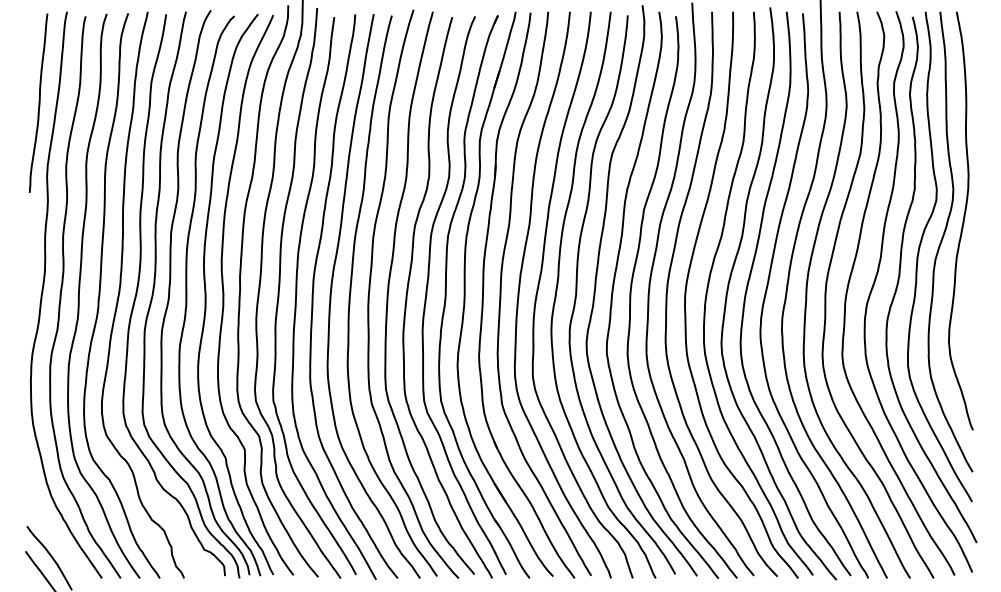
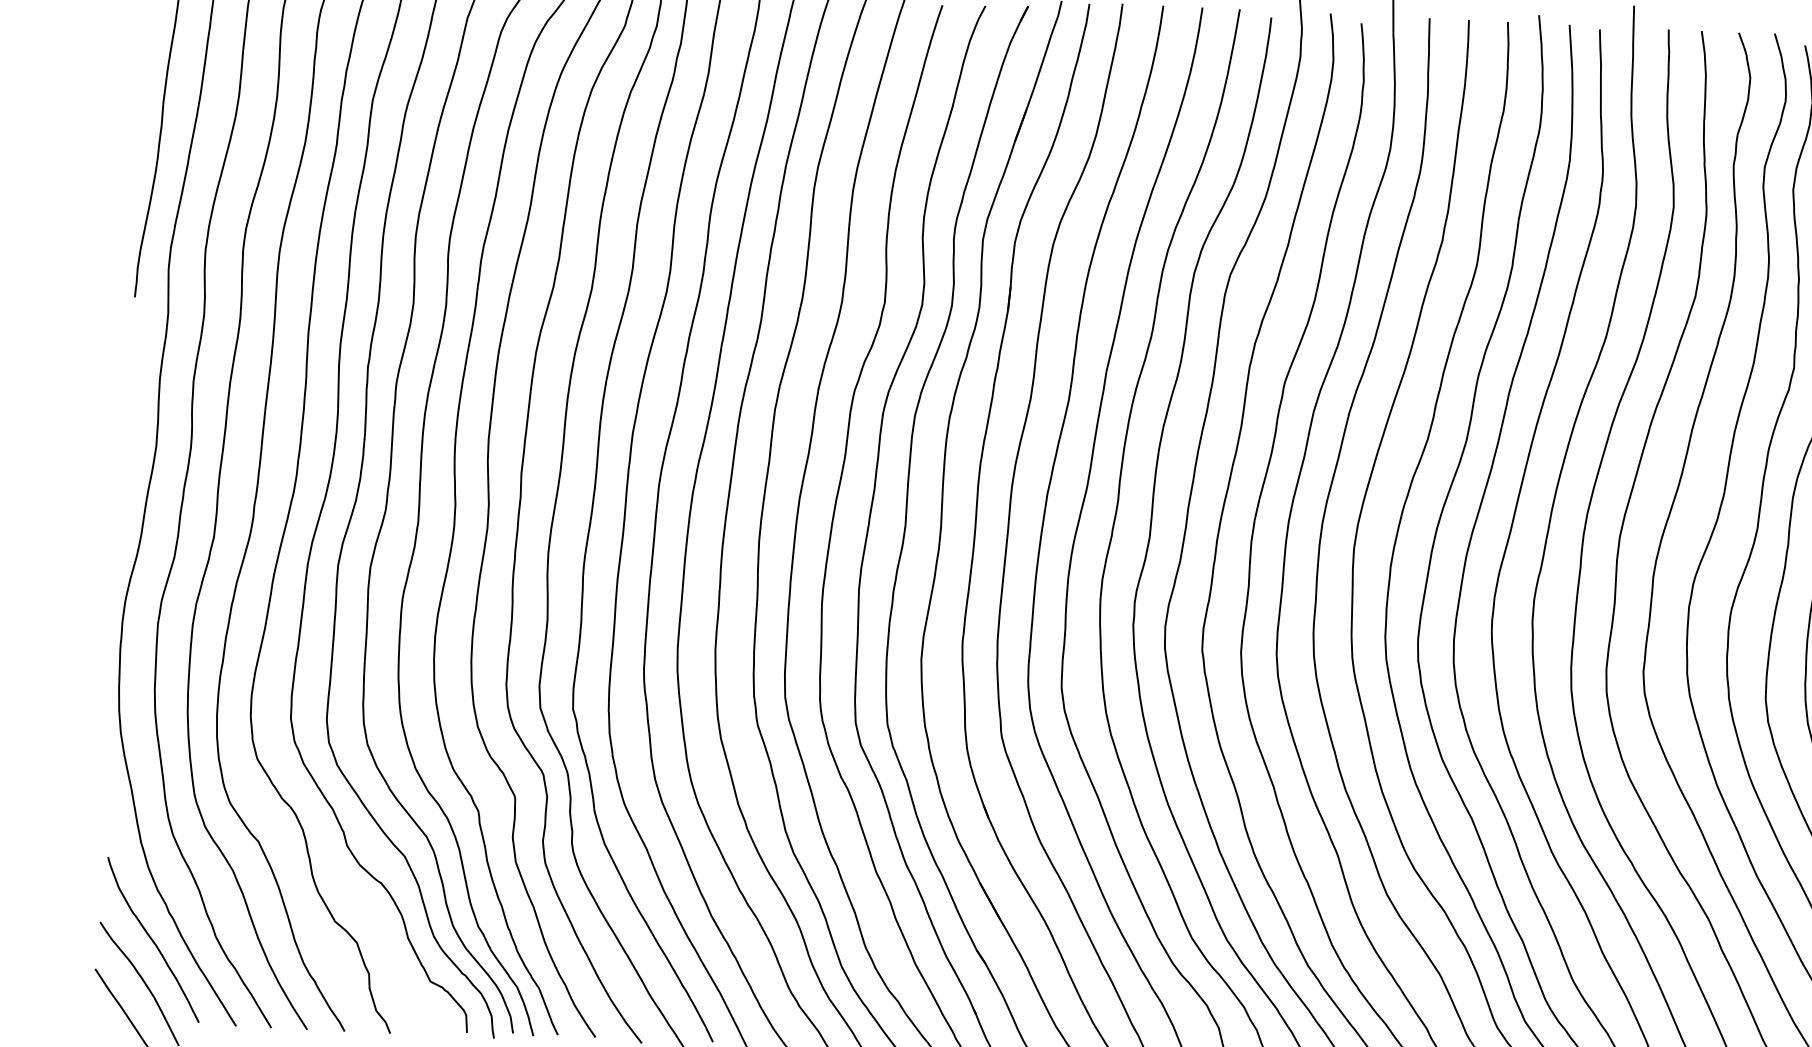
curve: (55, 534) -> (152, 939), added

